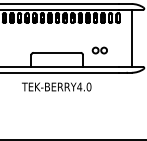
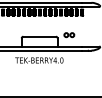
line: (131, 38) -> (91, 26), removed

